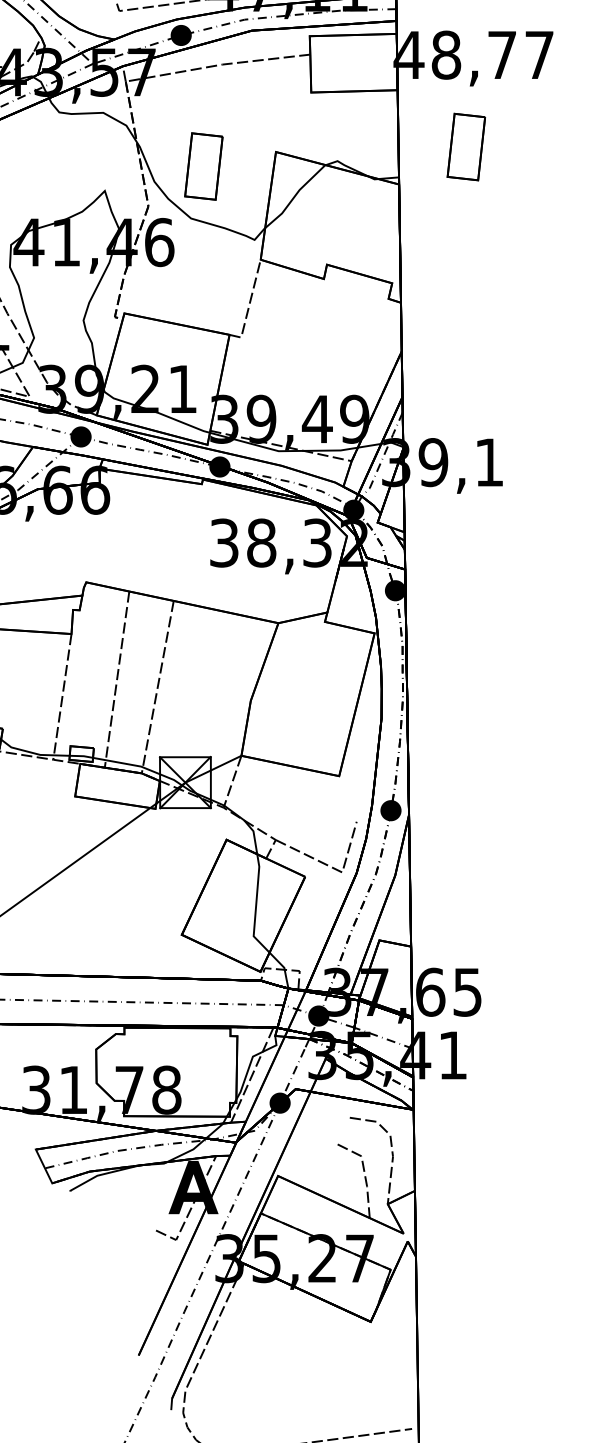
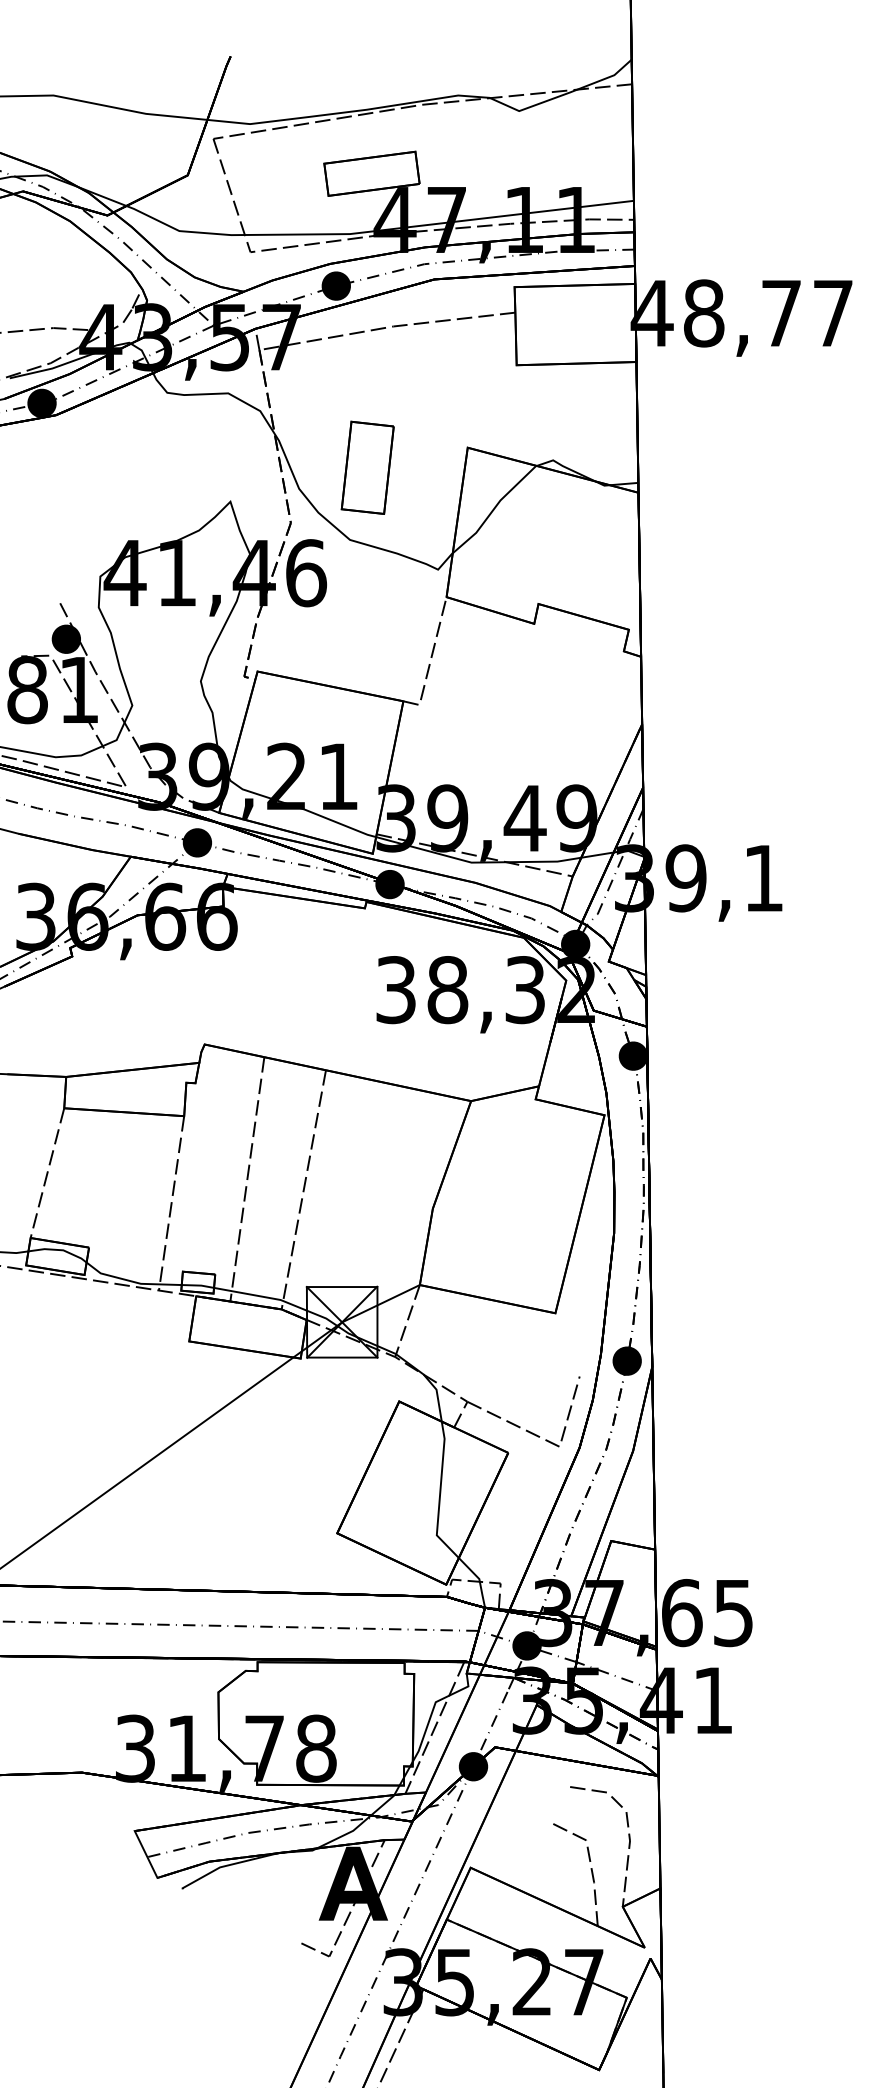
part: (466, 146) -> (731, 440), removed

